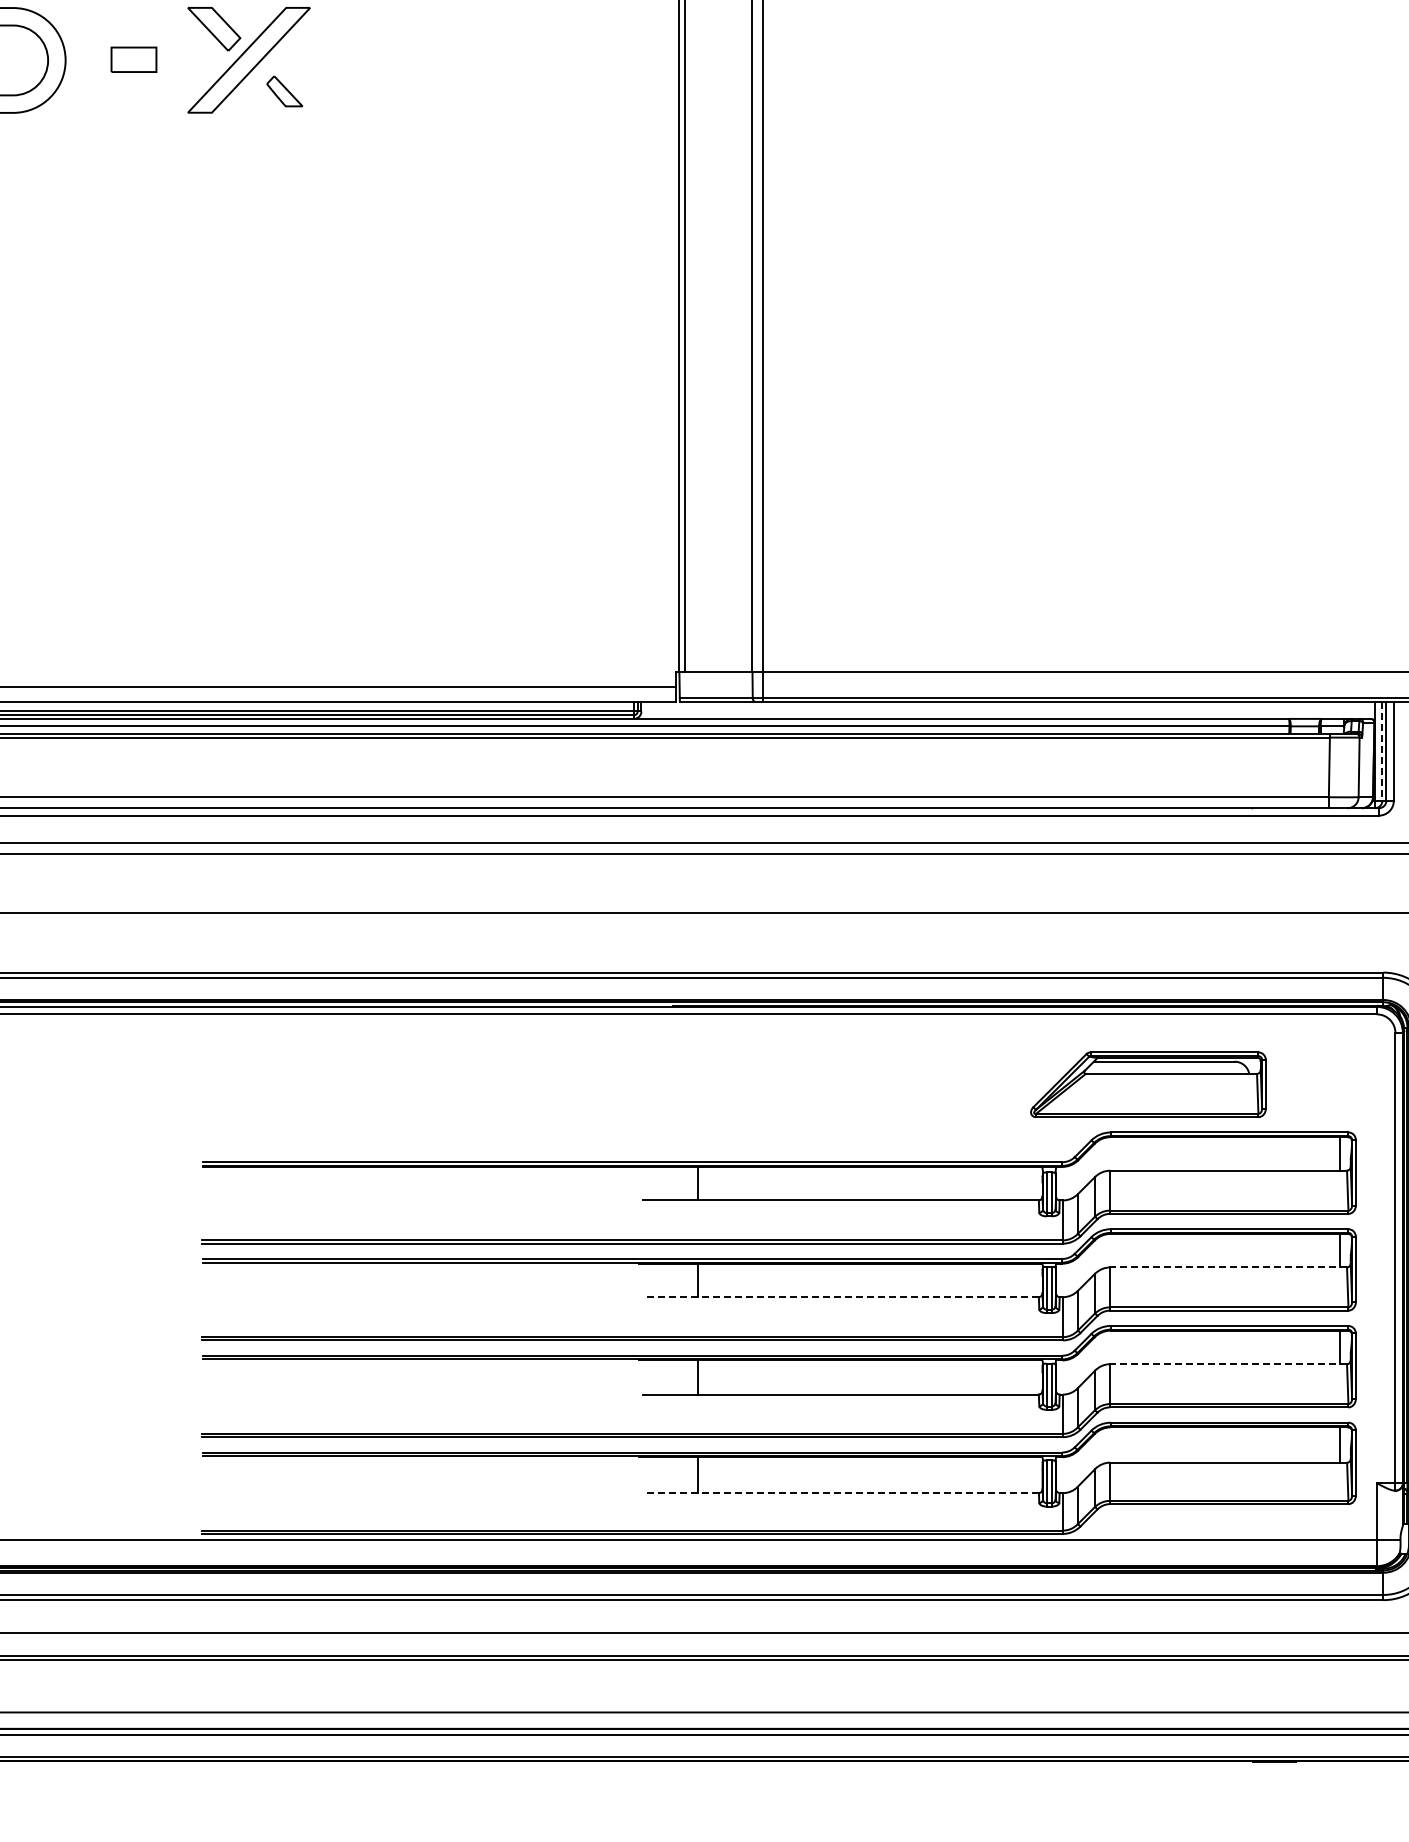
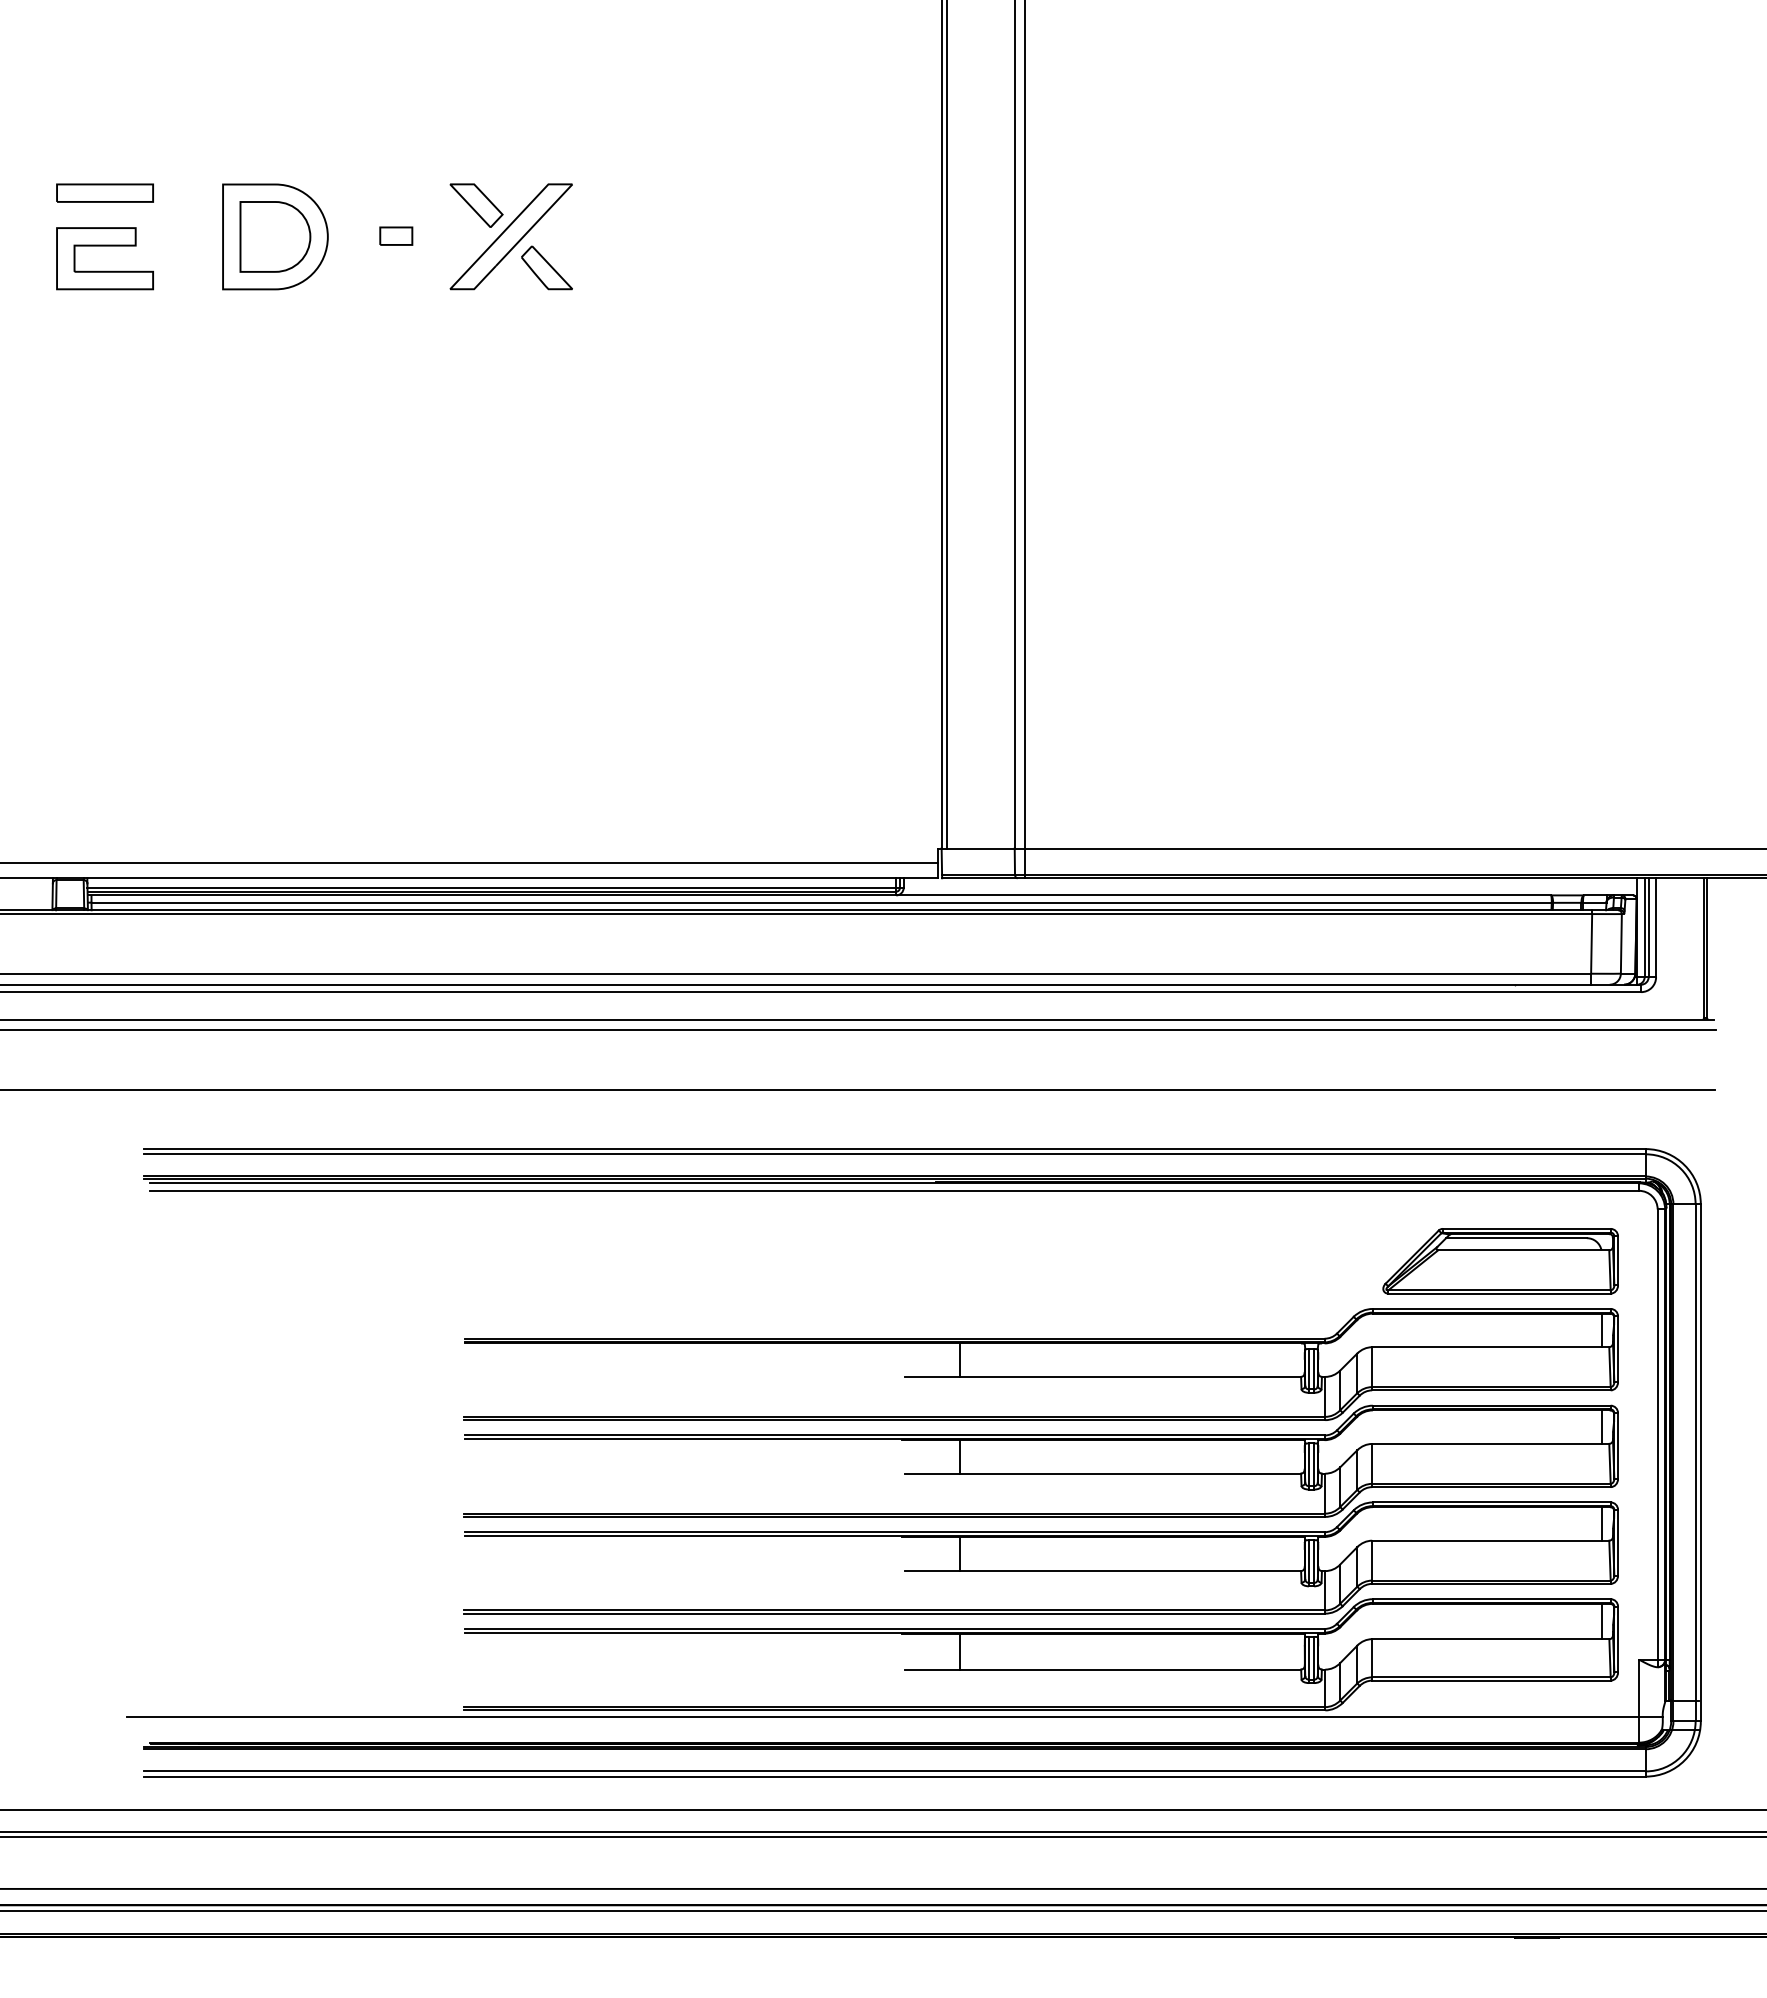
part: (134, 59) -> (396, 235), size x0.71
part: (284, 91) -> (546, 267), size x1.43
line: (1382, 752) -> (1644, 928), dashed -> solid
part: (1148, 1085) -> (1500, 1261), moved
line: (1228, 1267) -> (1490, 1443), dashed -> solid
line: (841, 1297) -> (1103, 1473), dashed -> solid
line: (1228, 1364) -> (1490, 1540), dashed -> solid
line: (840, 1493) -> (1102, 1669), dashed -> solid

